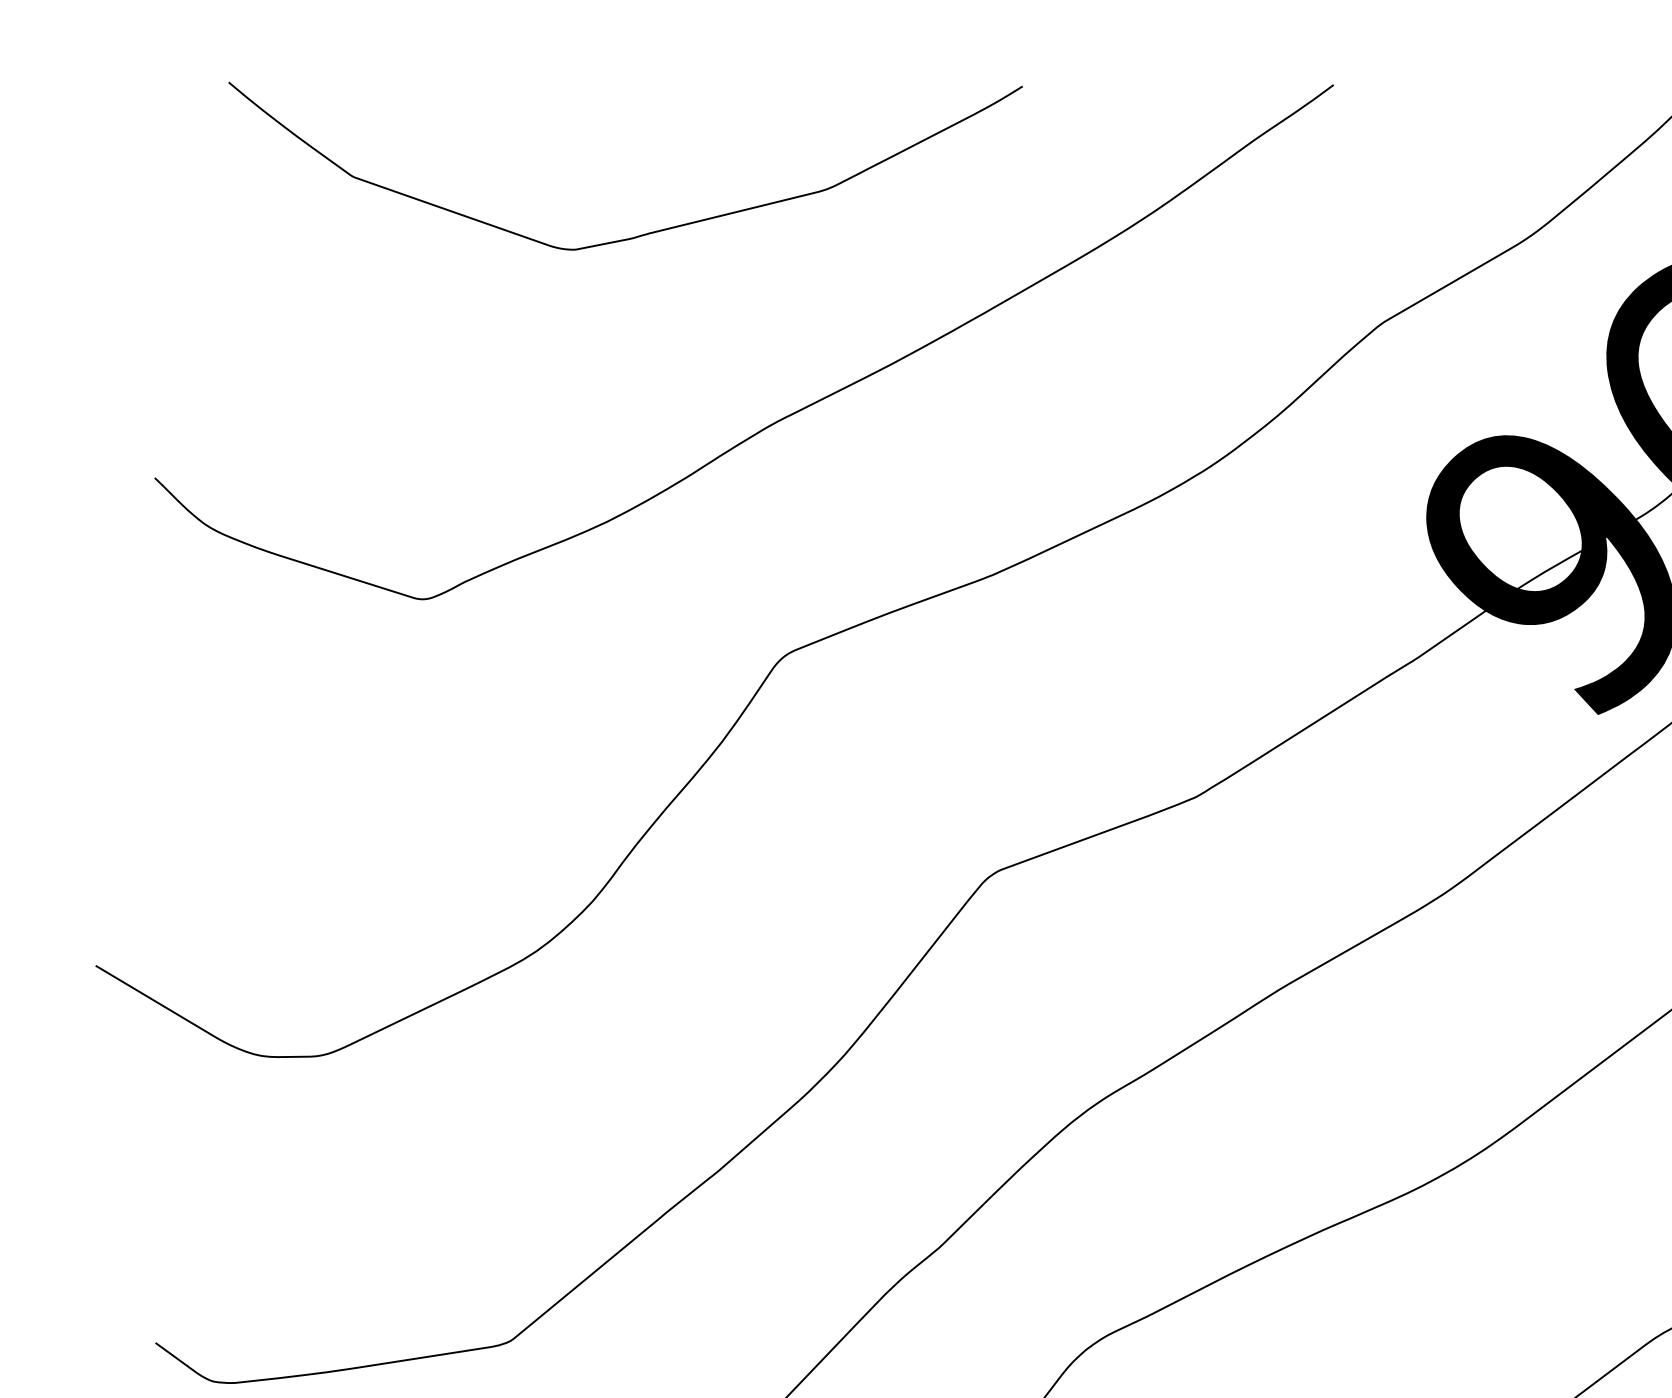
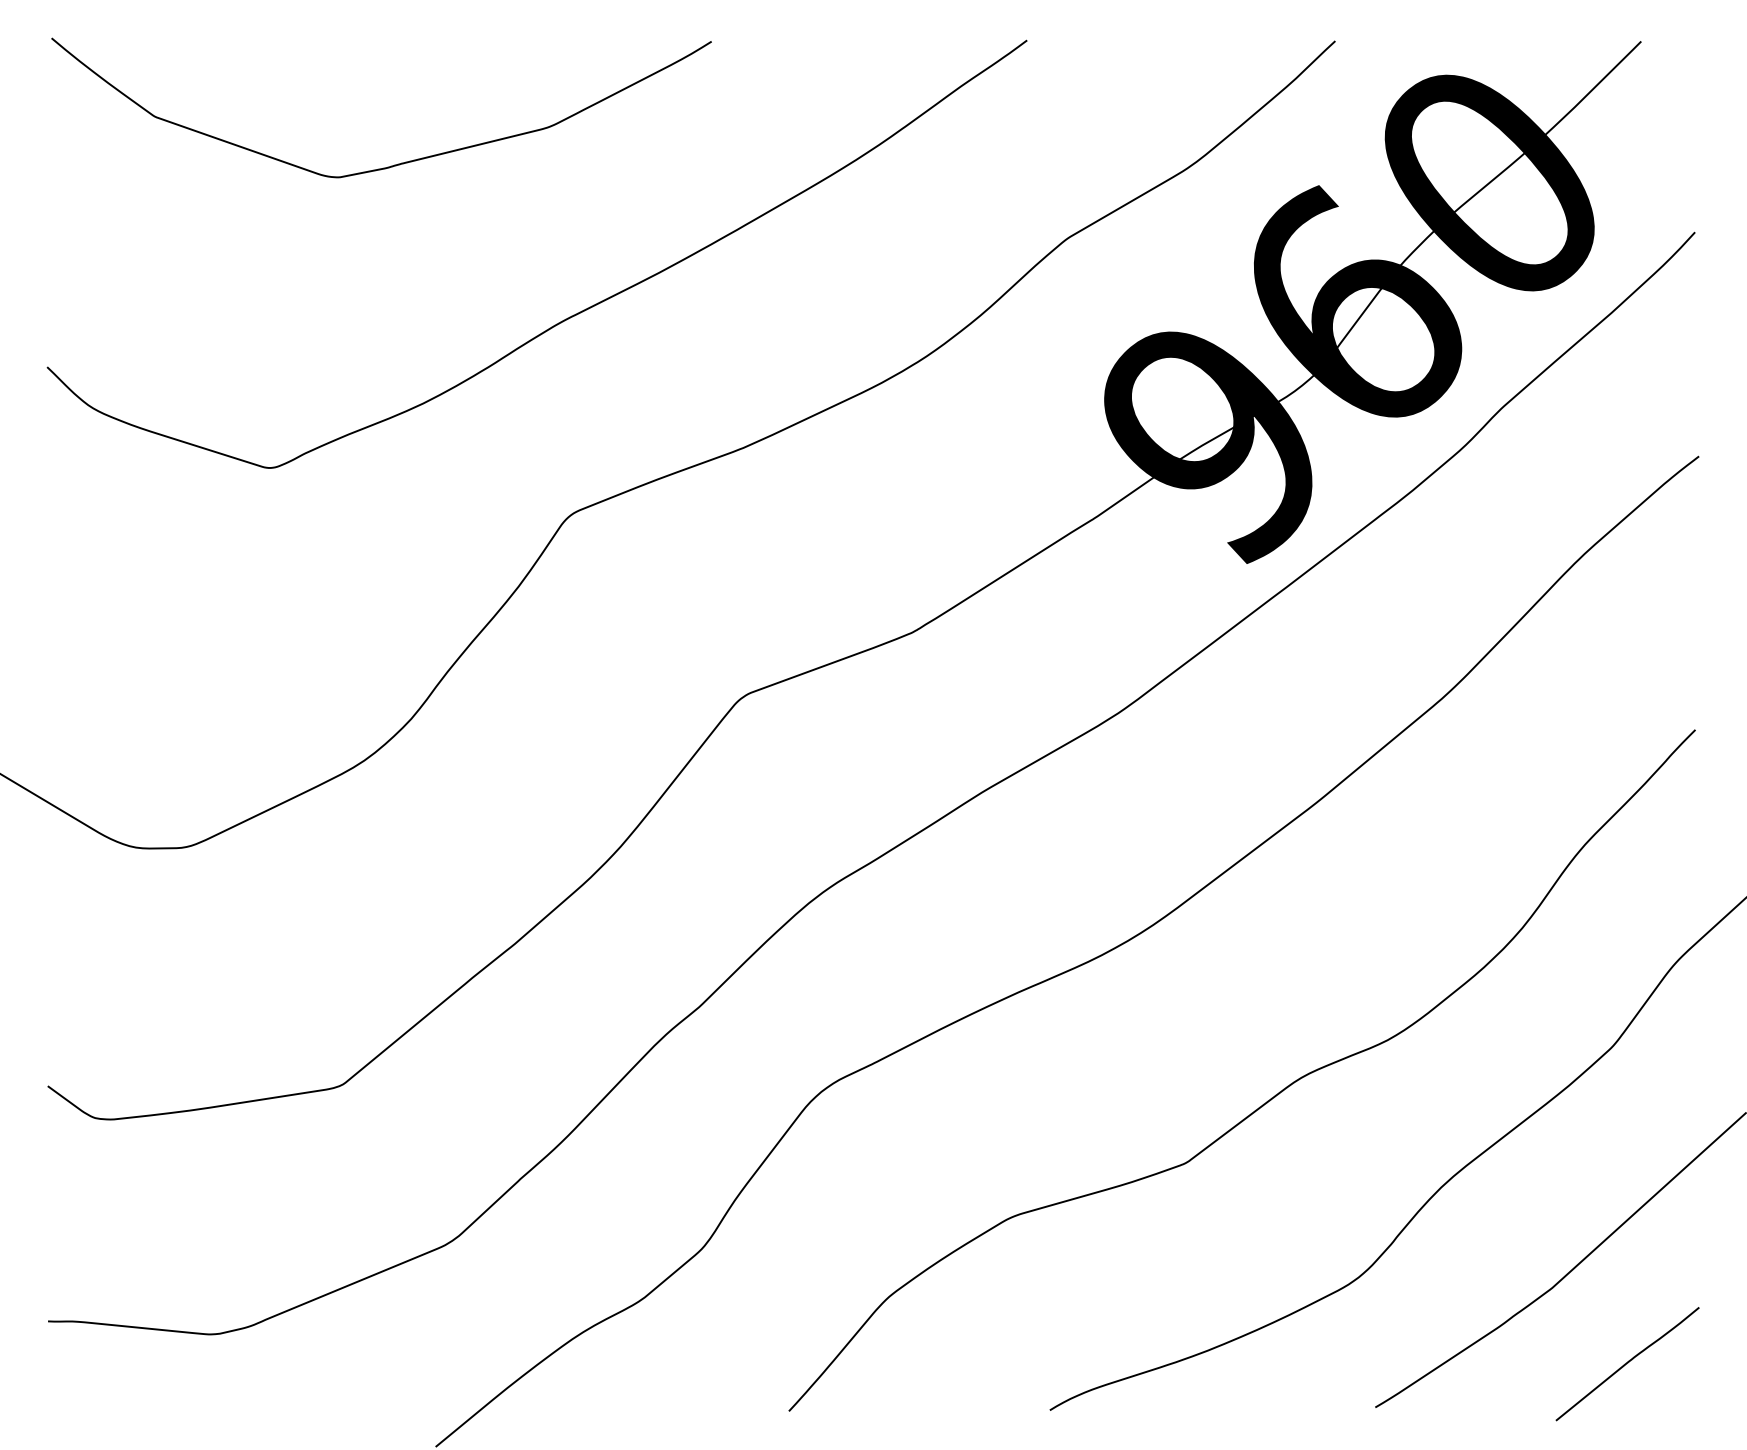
curve: (641, 234) -> (394, 164), moved

